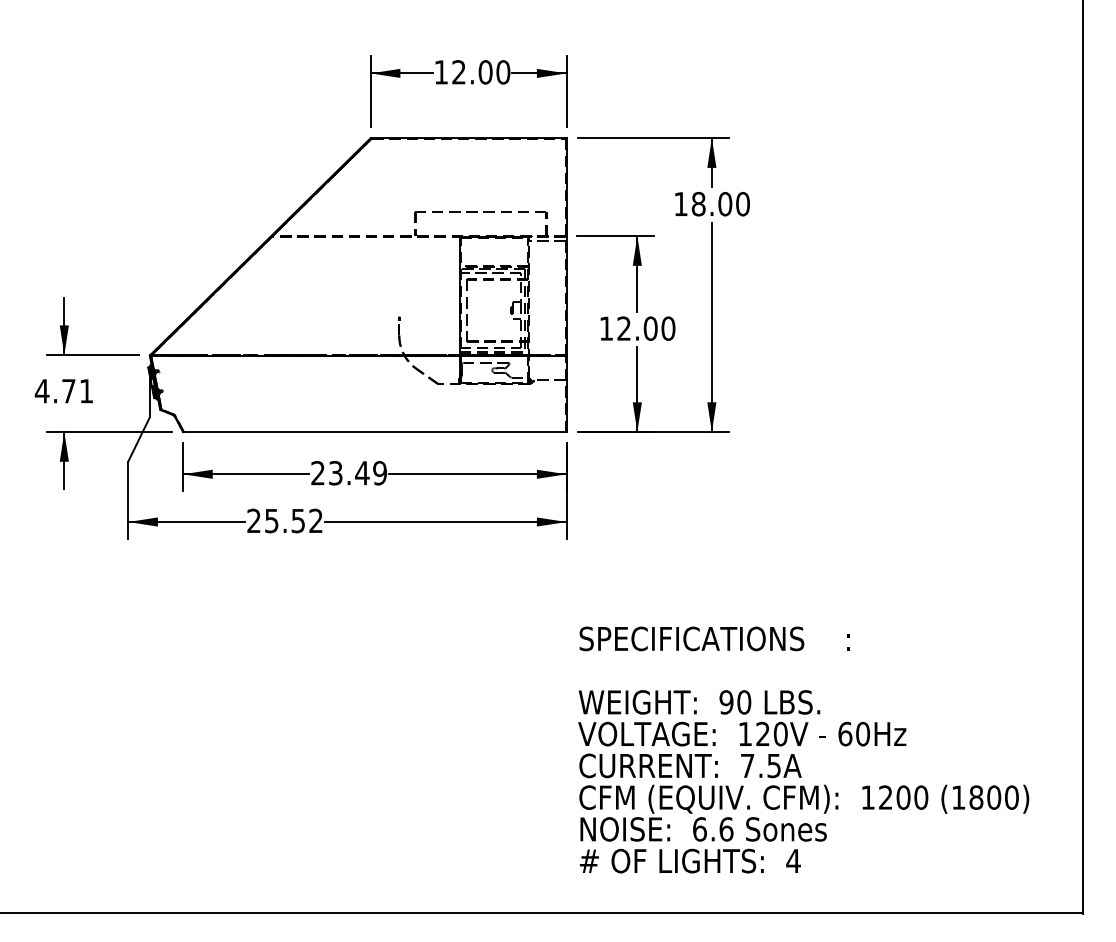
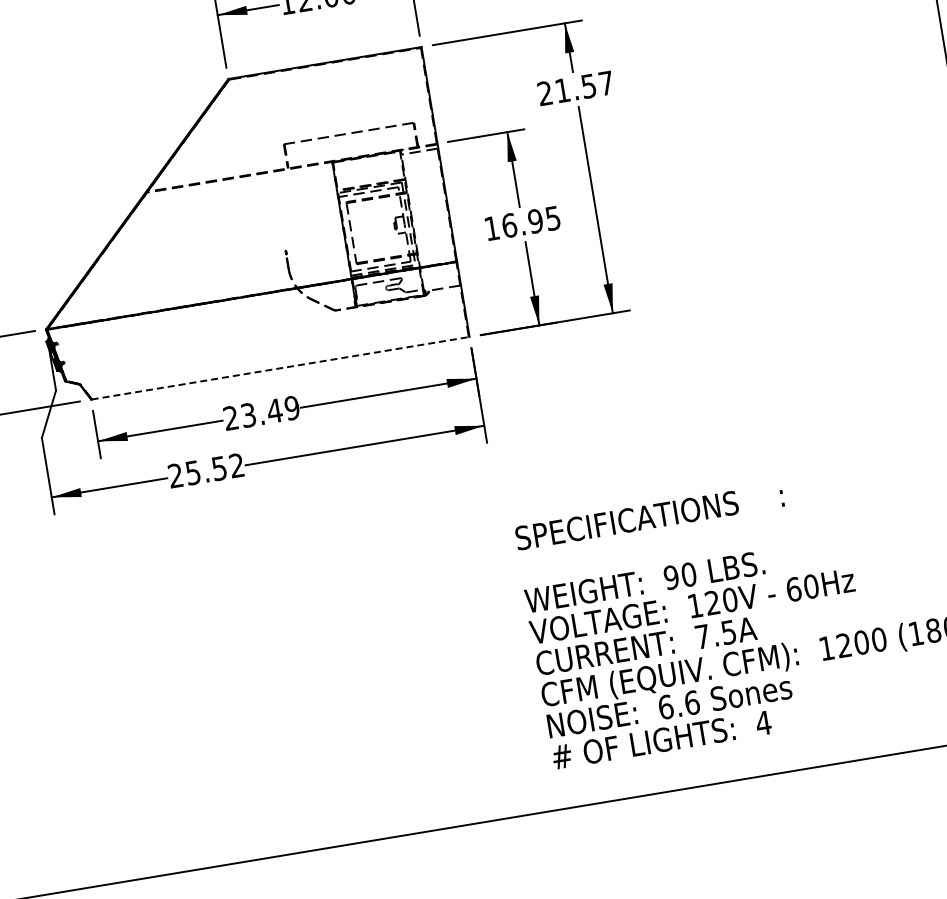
text: (711, 203) -> (575, 87), 18.00 -> 21.57
text: (646, 328) -> (531, 221), 12.00 -> 16.95
line: (375, 432) -> (281, 368), solid -> dashed

